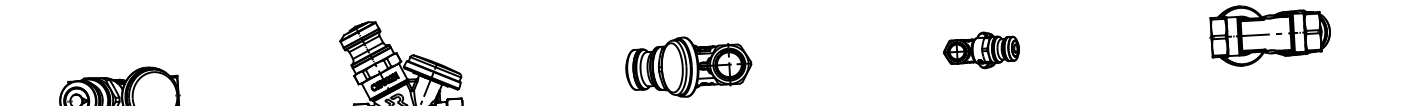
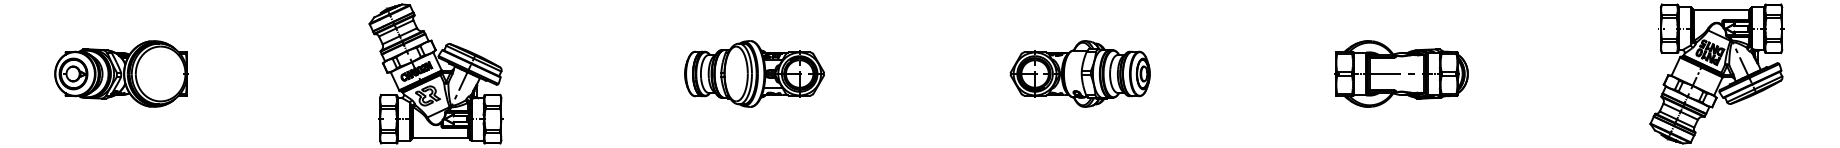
part: (980, 50) -> (1079, 73), size x1.67

